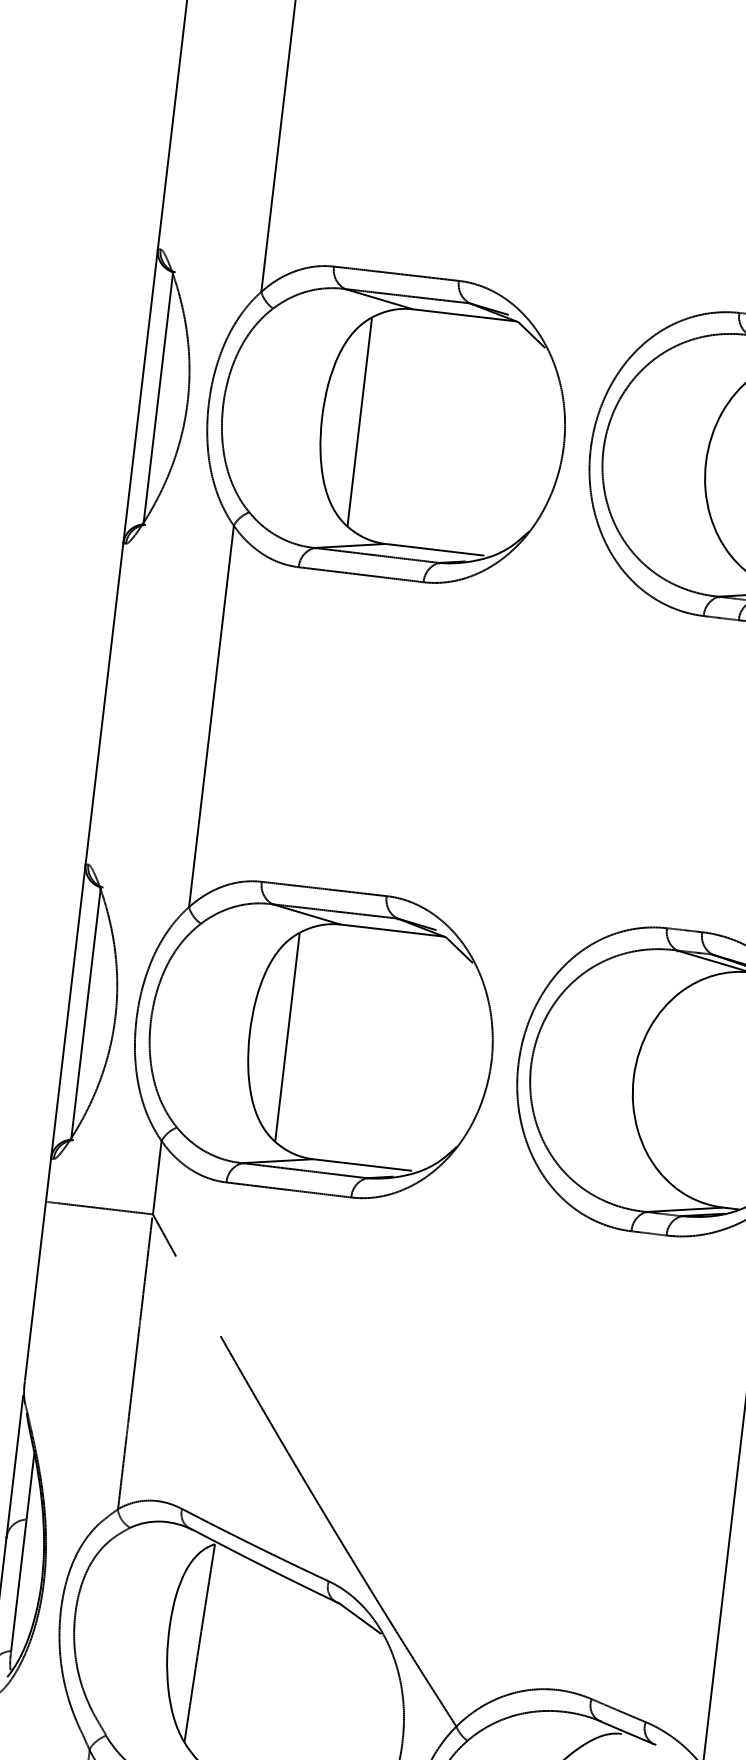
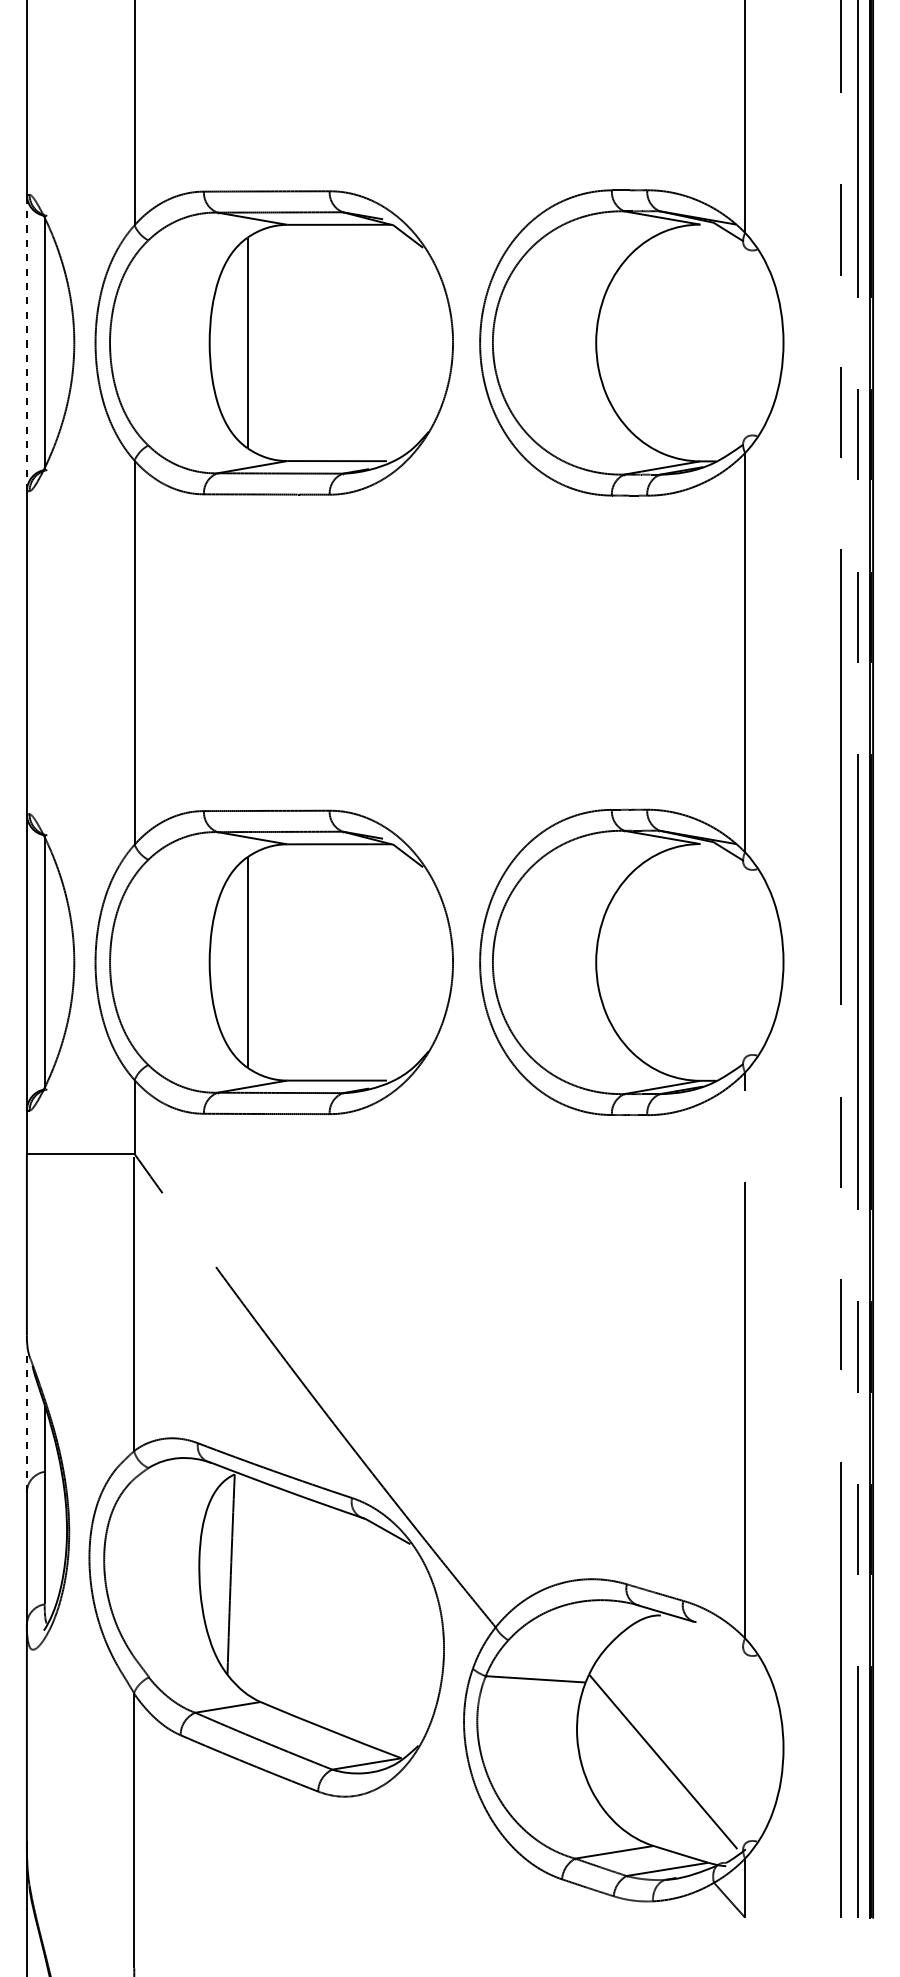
line: (140, 395) -> (26, 342), solid -> dashed
line: (14, 1466) -> (26, 1420), solid -> dashed

